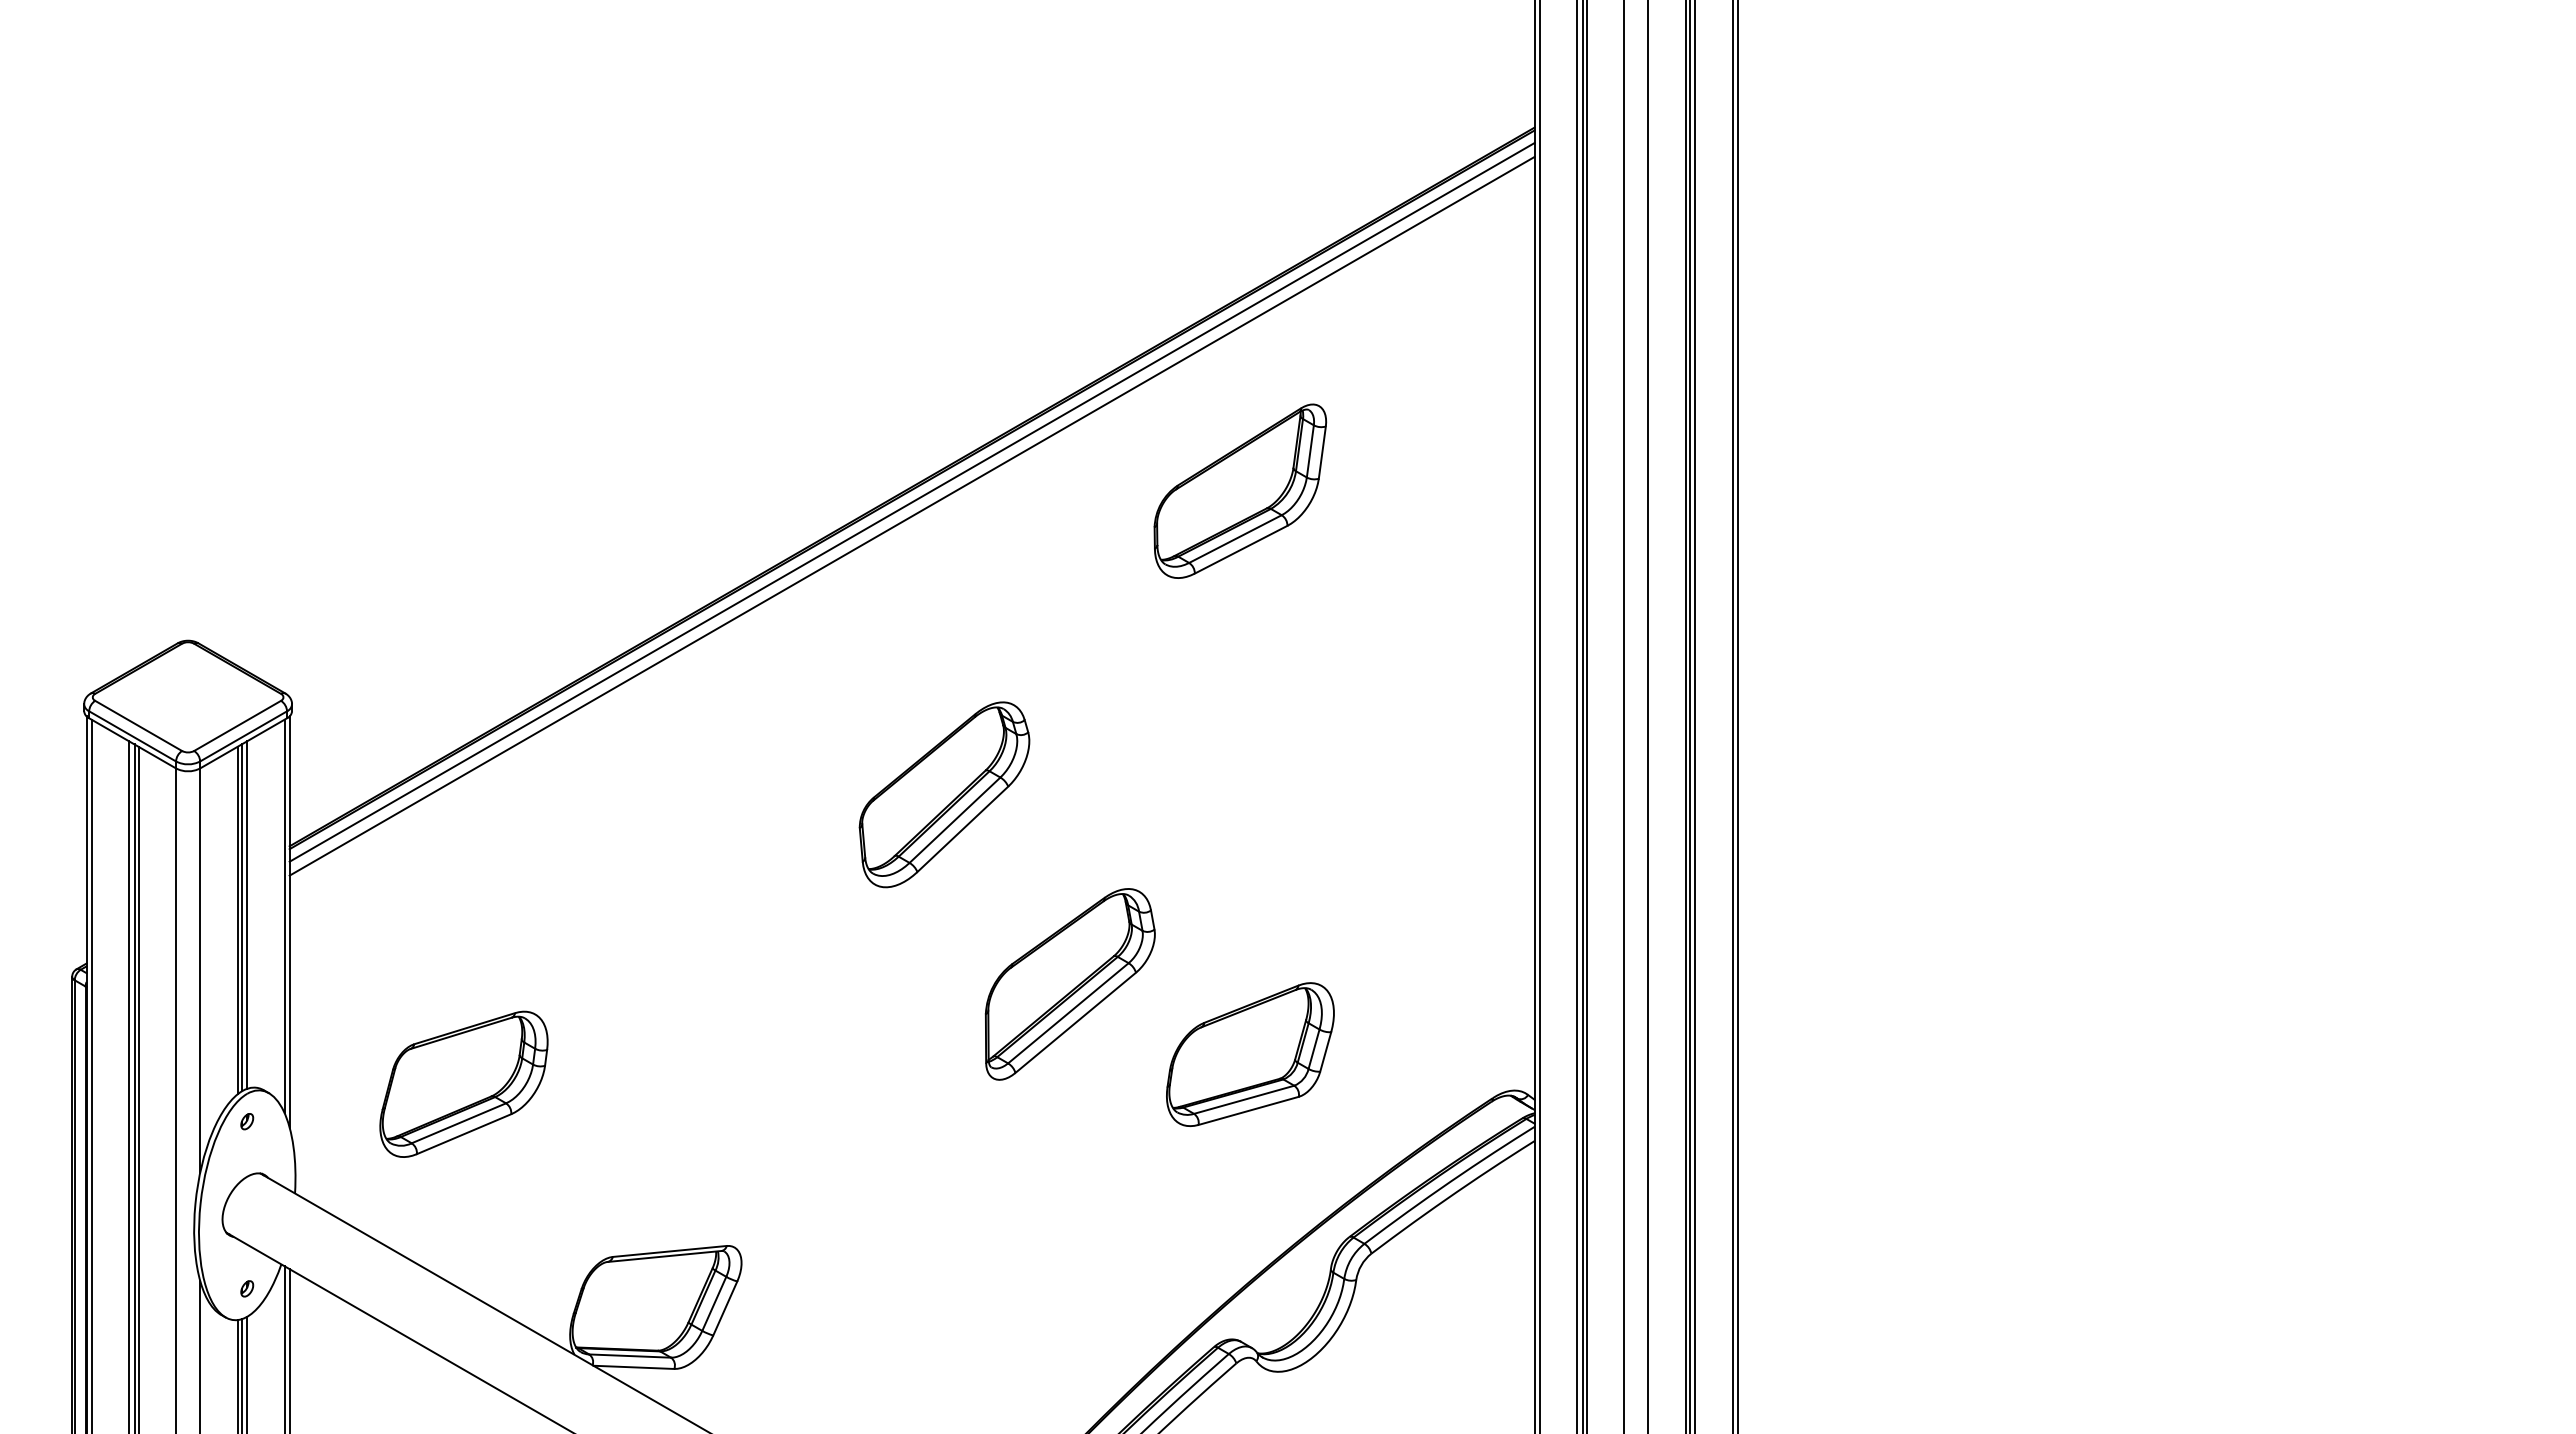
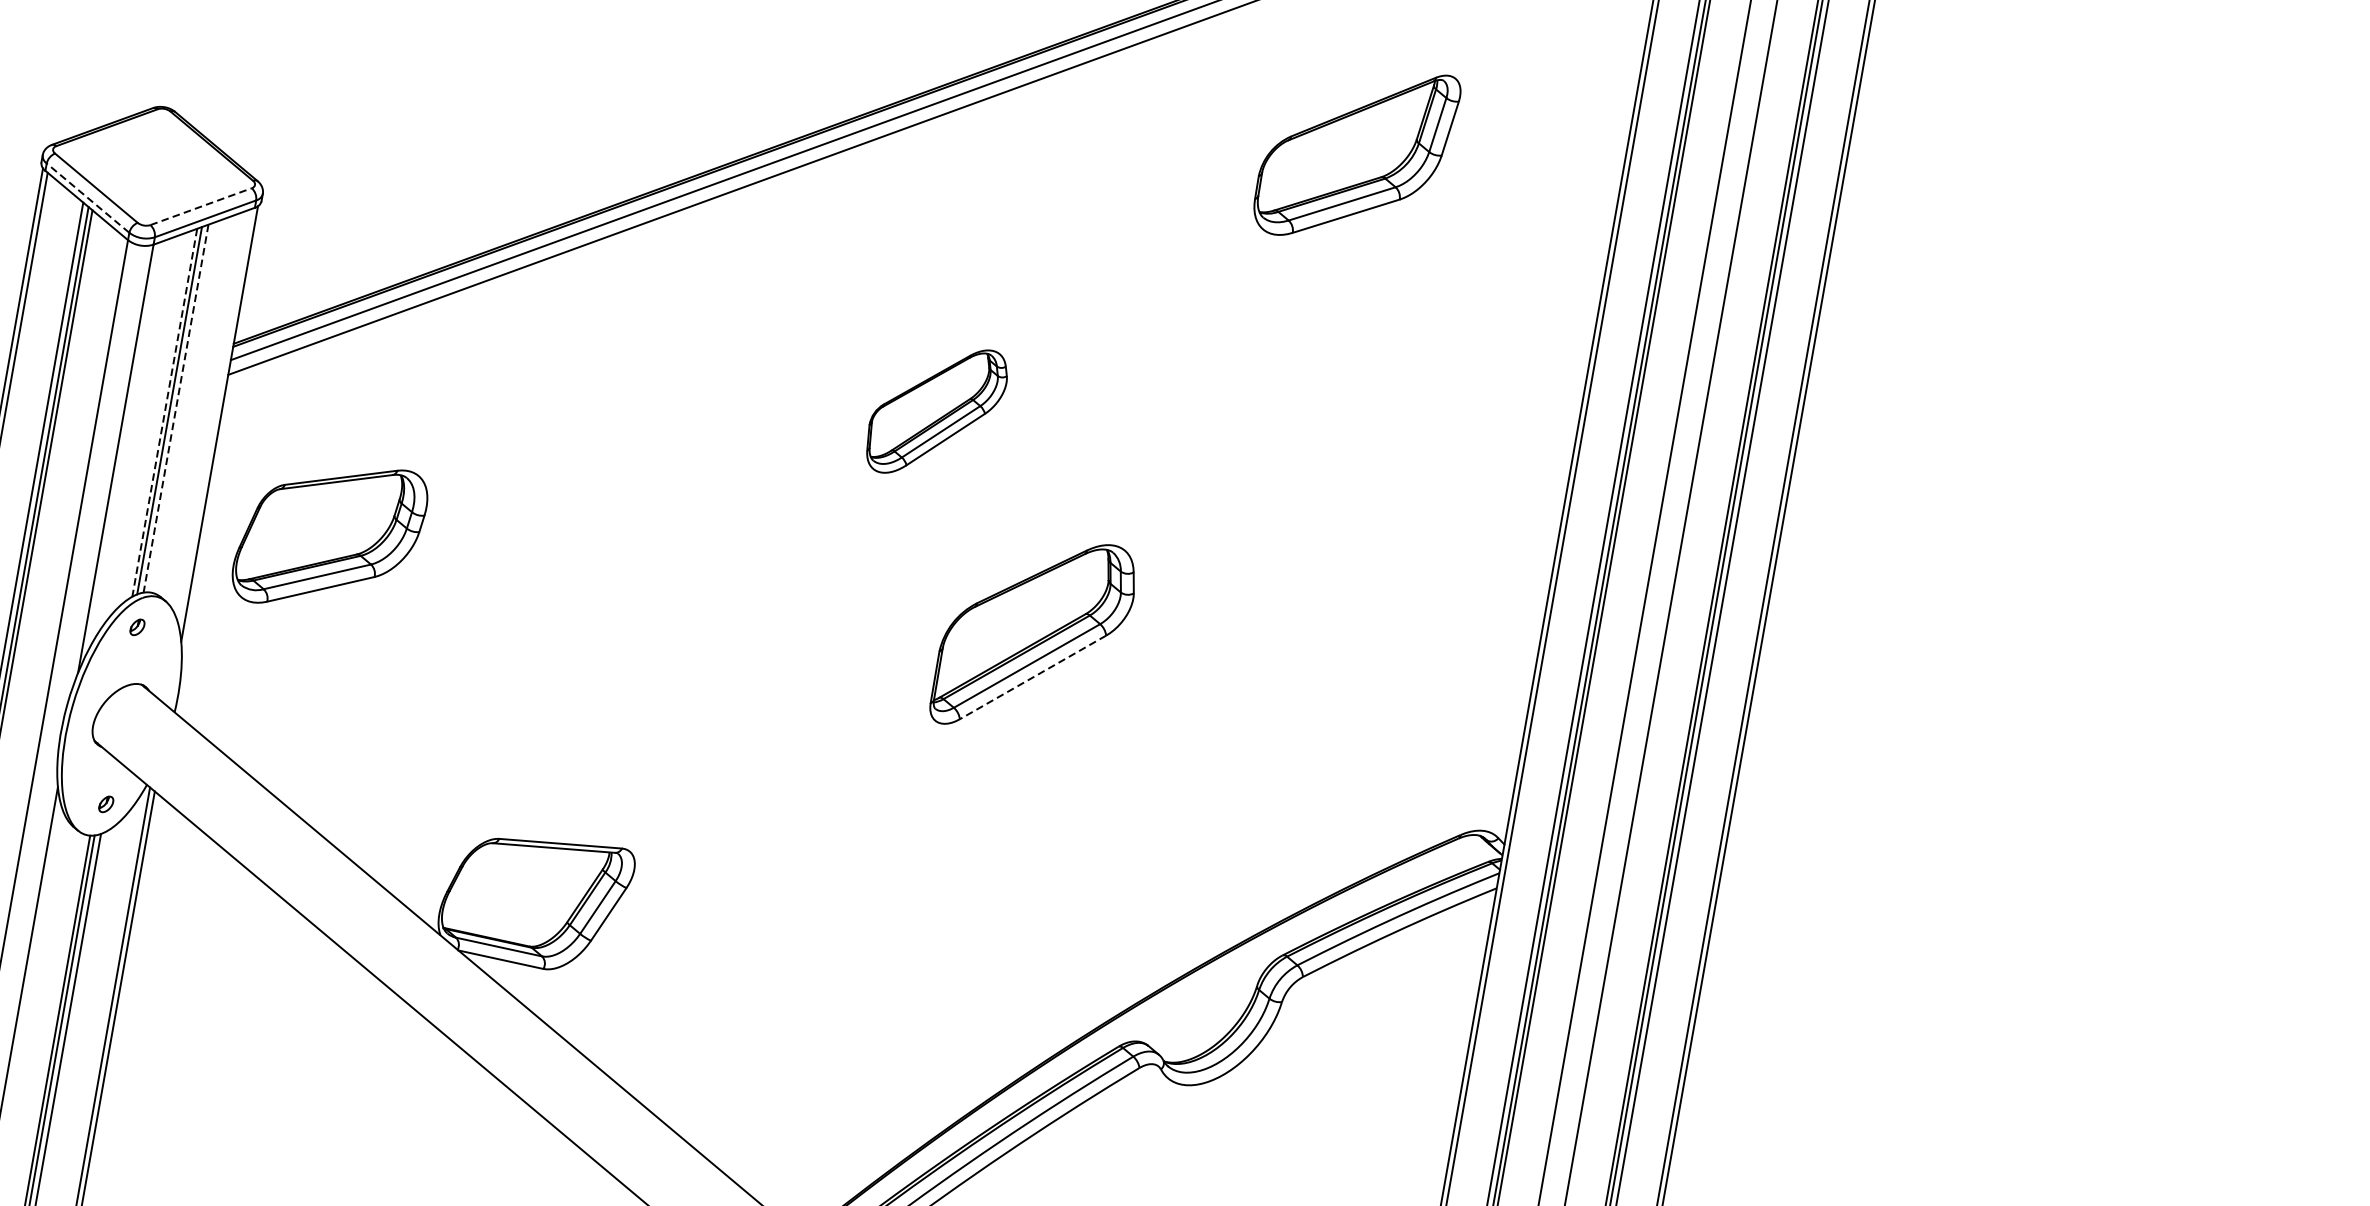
part: (1240, 490) -> (1356, 153), moved
line: (238, 725) -> (202, 206), solid -> dashed
line: (132, 736) -> (87, 198), solid -> dashed
part: (944, 794) -> (936, 411), size x0.7
line: (247, 915) -> (176, 409), solid -> dashed
line: (284, 916) -> (215, 417), removed
line: (237, 920) -> (164, 412), solid -> dashed
line: (1075, 1023) -> (1032, 678), solid -> dashed
part: (1250, 1054) -> (1212, 743), removed
part: (463, 1083) -> (329, 535), moved

